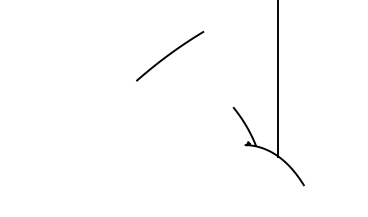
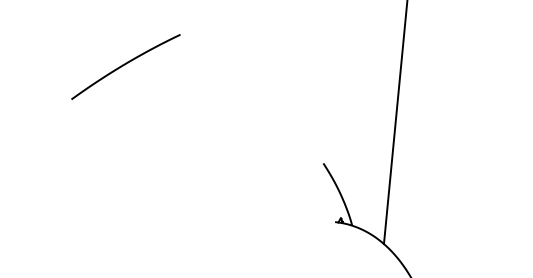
curve: (169, 55) -> (125, 65), moved

